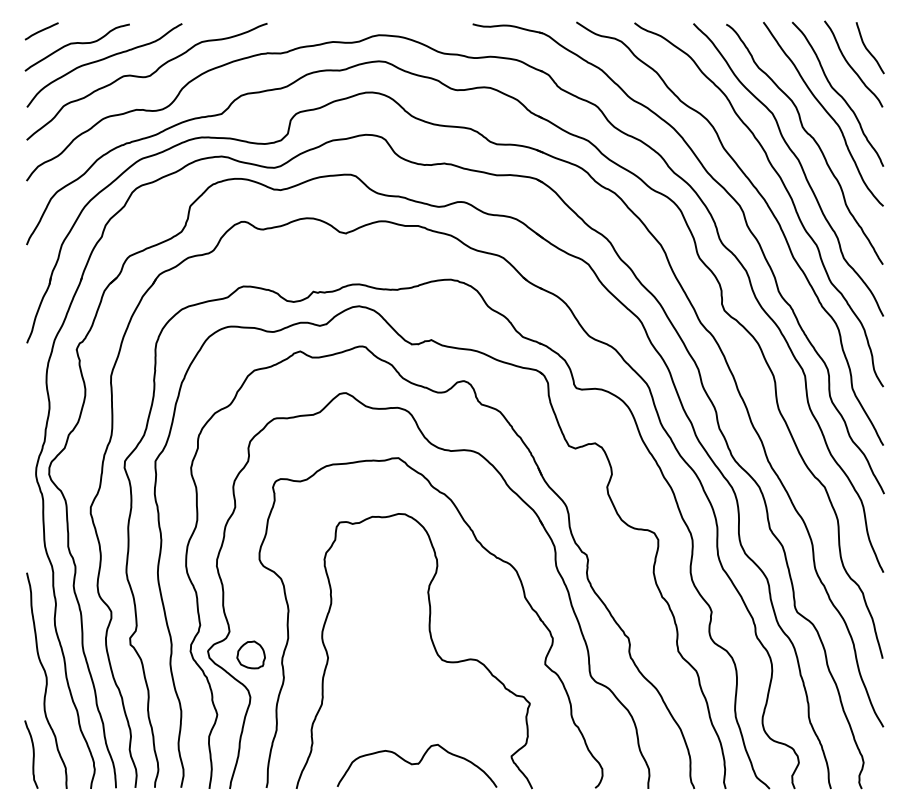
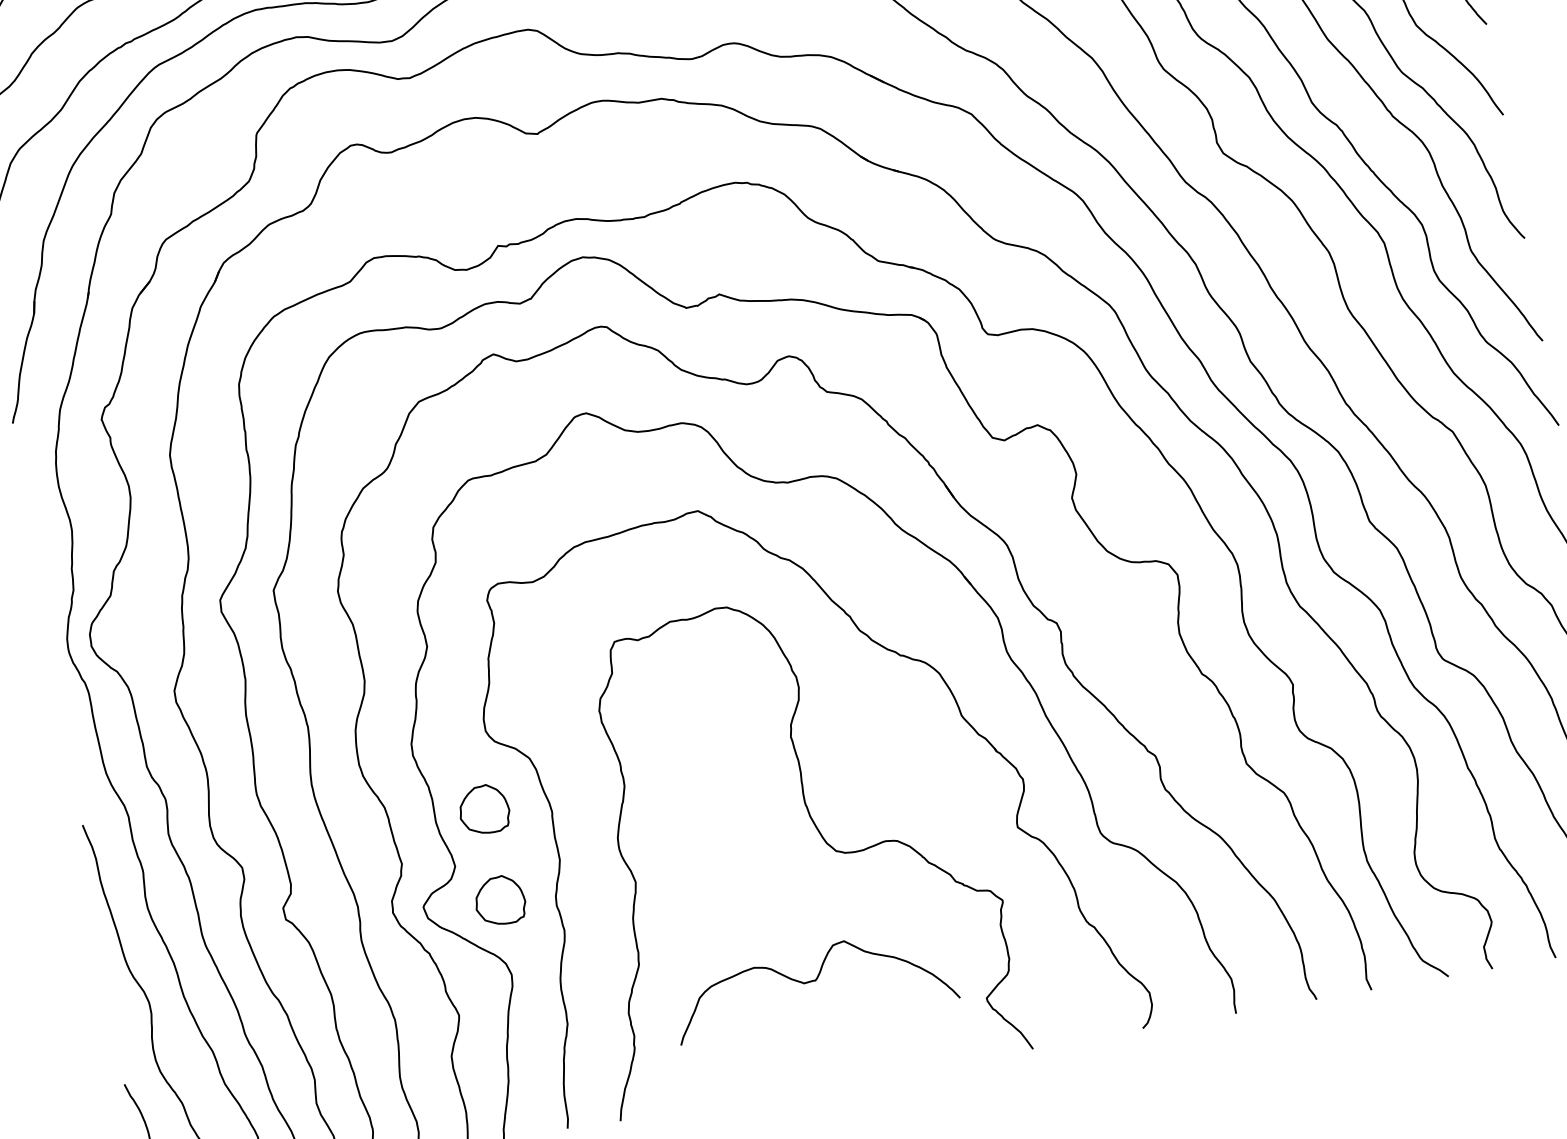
part: (250, 602) -> (482, 808), added
curve: (416, 764) -> (812, 982), moved

